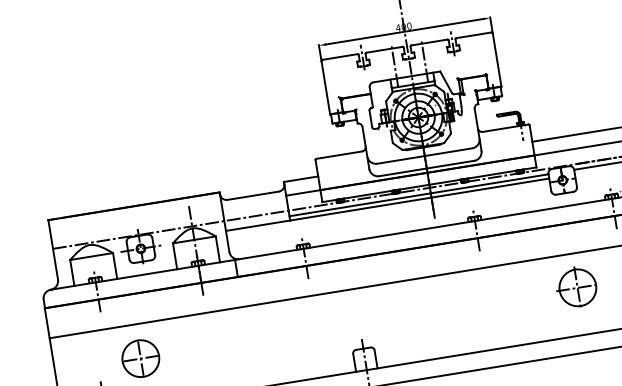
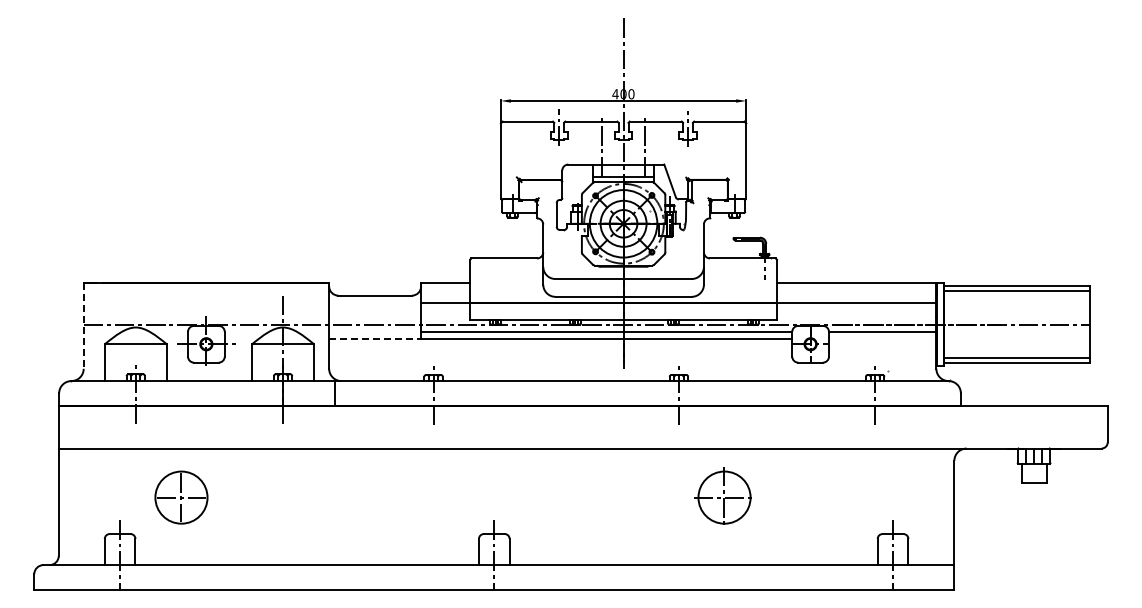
line: (258, 225) -> (375, 338), solid -> dashed
line: (53, 250) -> (83, 326), solid -> dashed
part: (576, 286) -> (722, 495), moved

